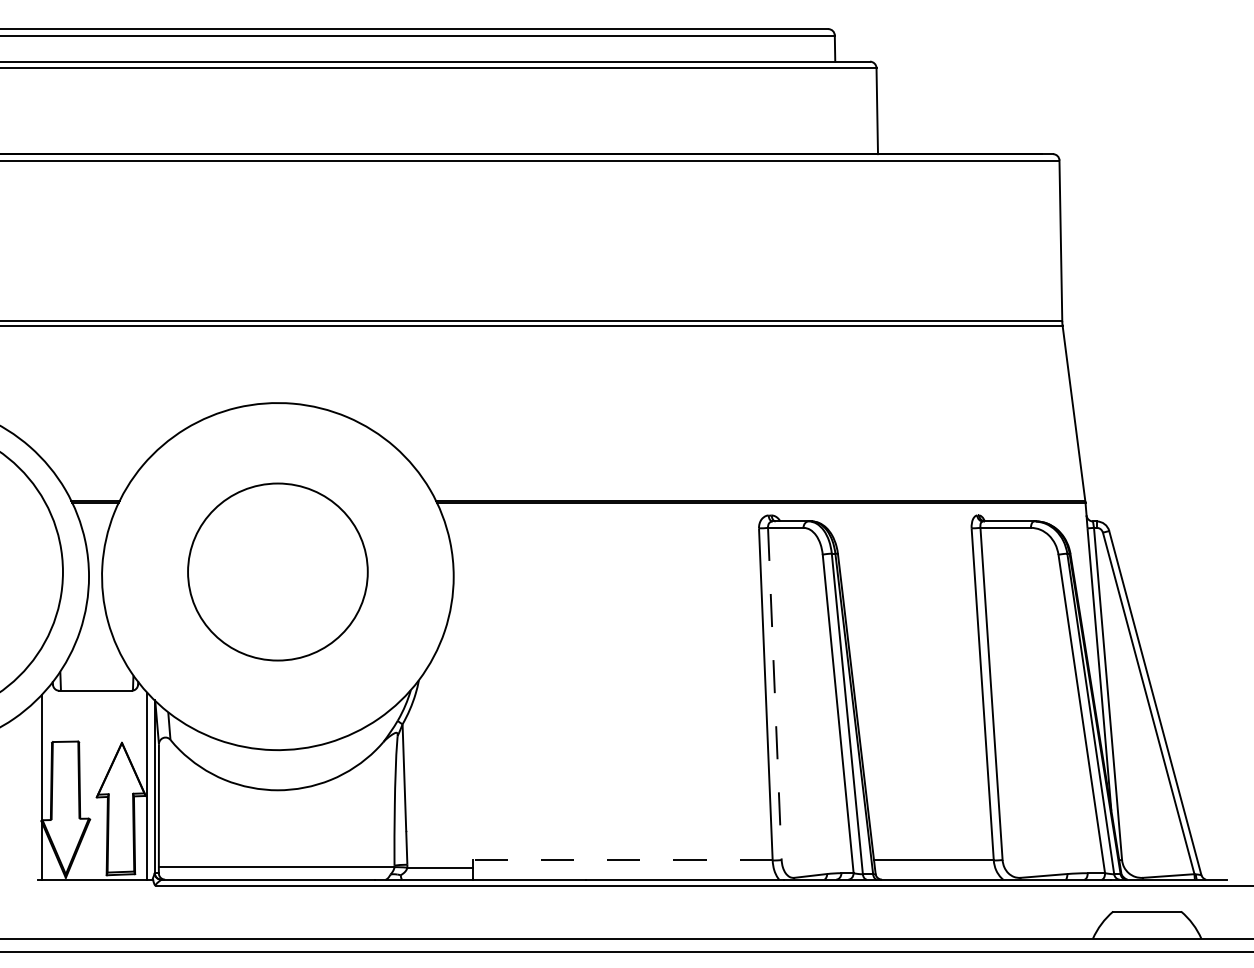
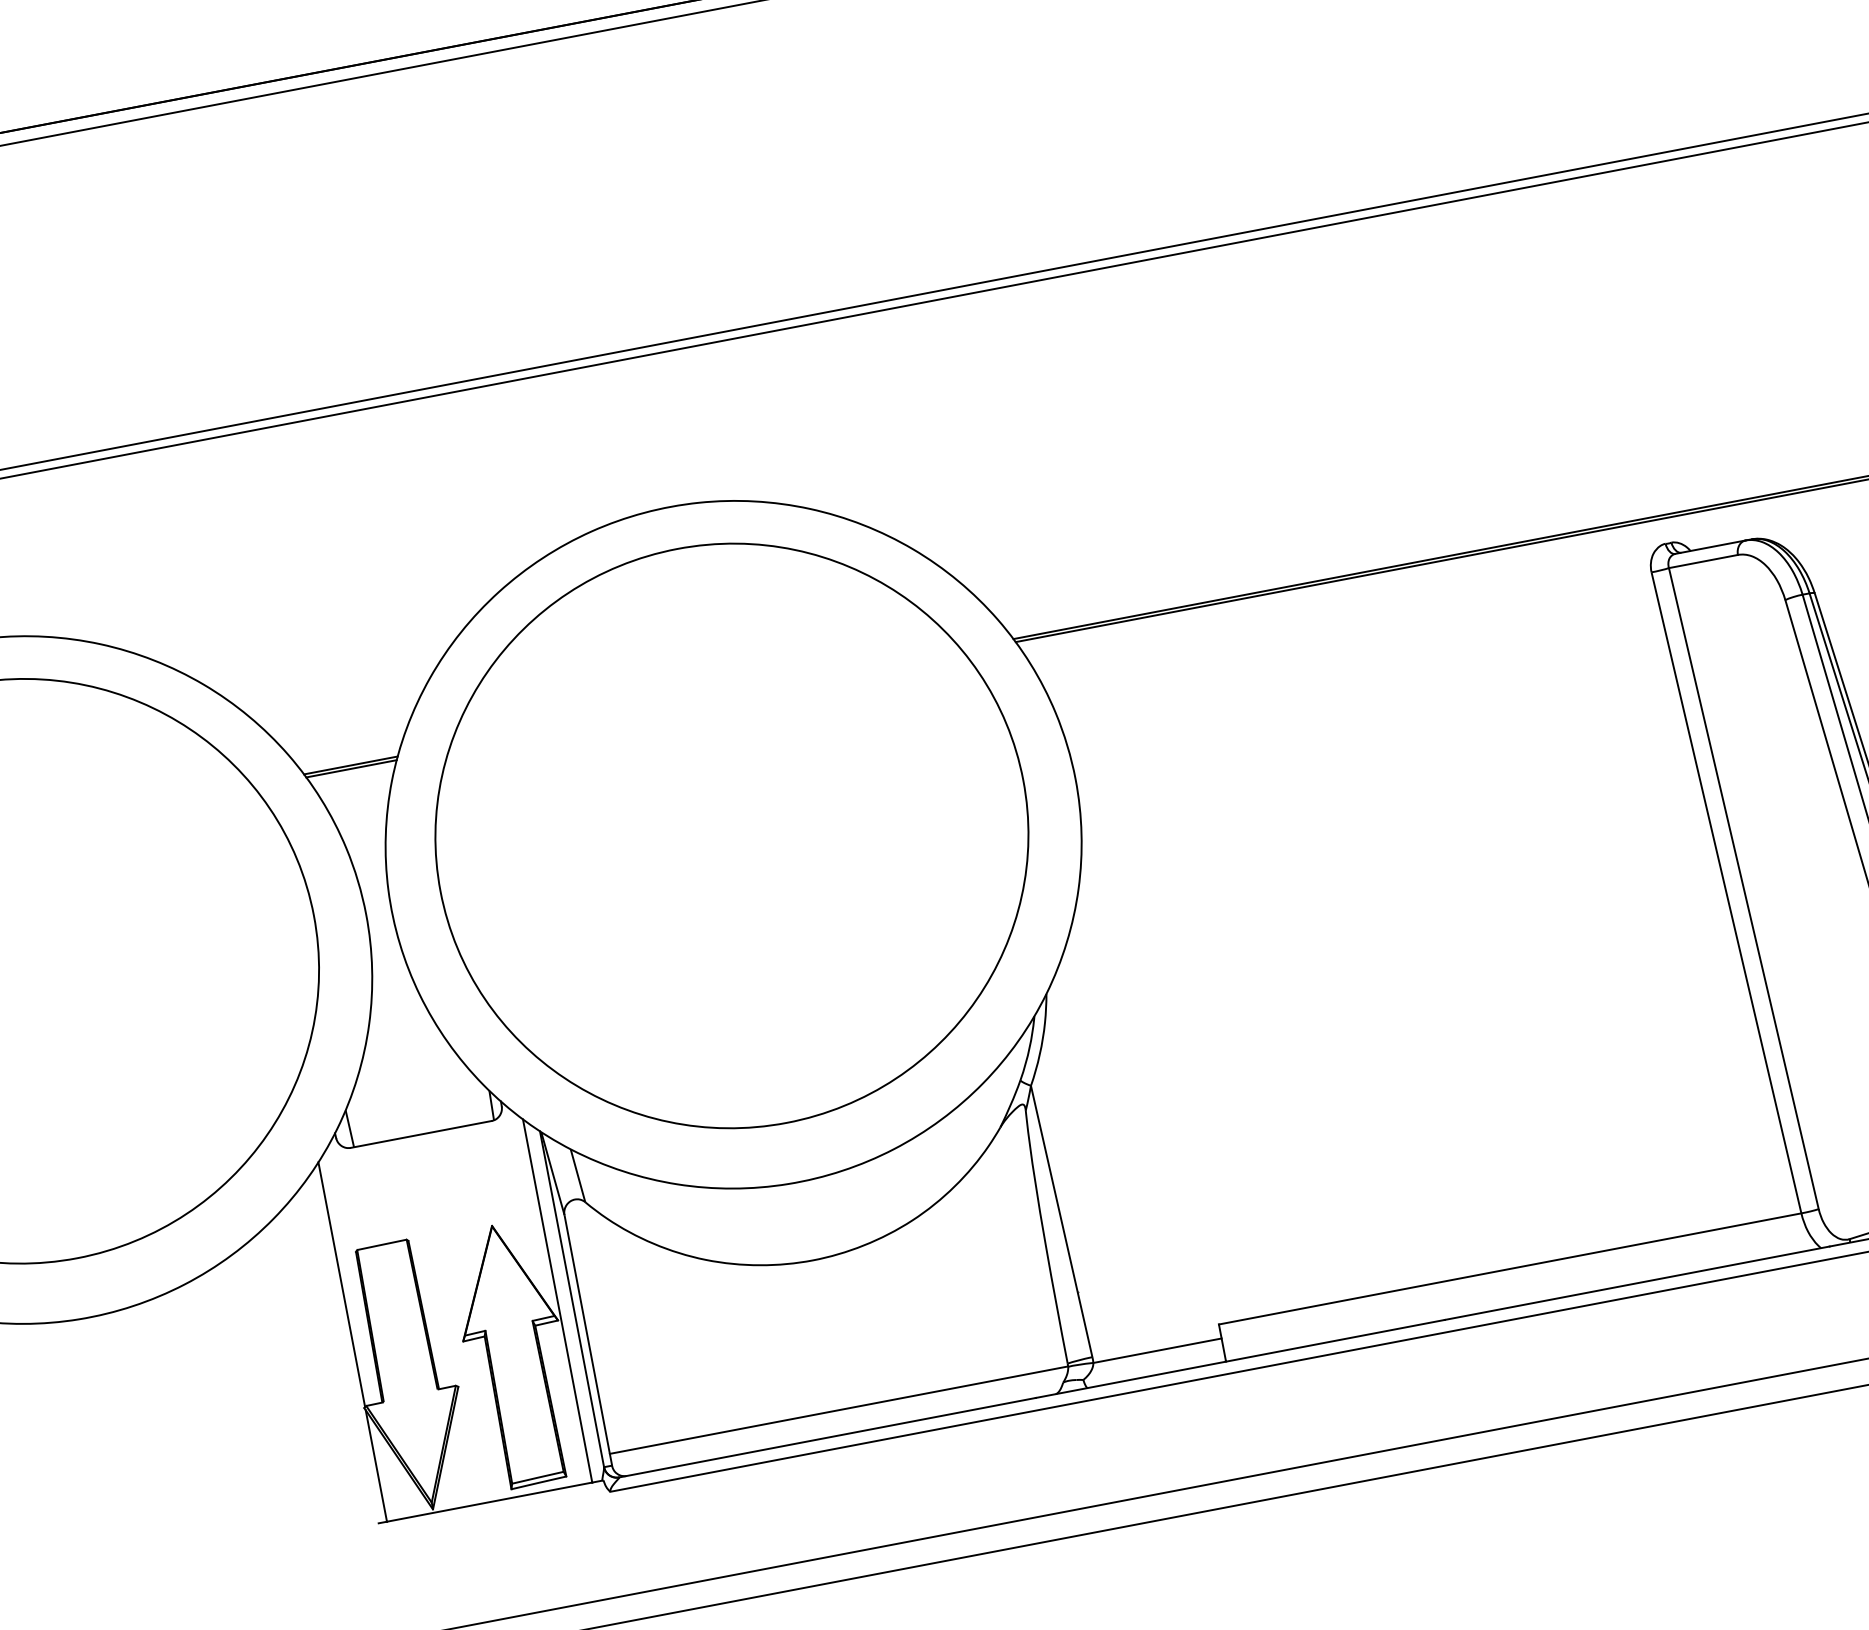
part: (277, 571) -> (730, 834), size x1.67
line: (774, 694) -> (1743, 889), dashed -> solid
line: (622, 860) -> (1509, 1269), dashed -> solid

